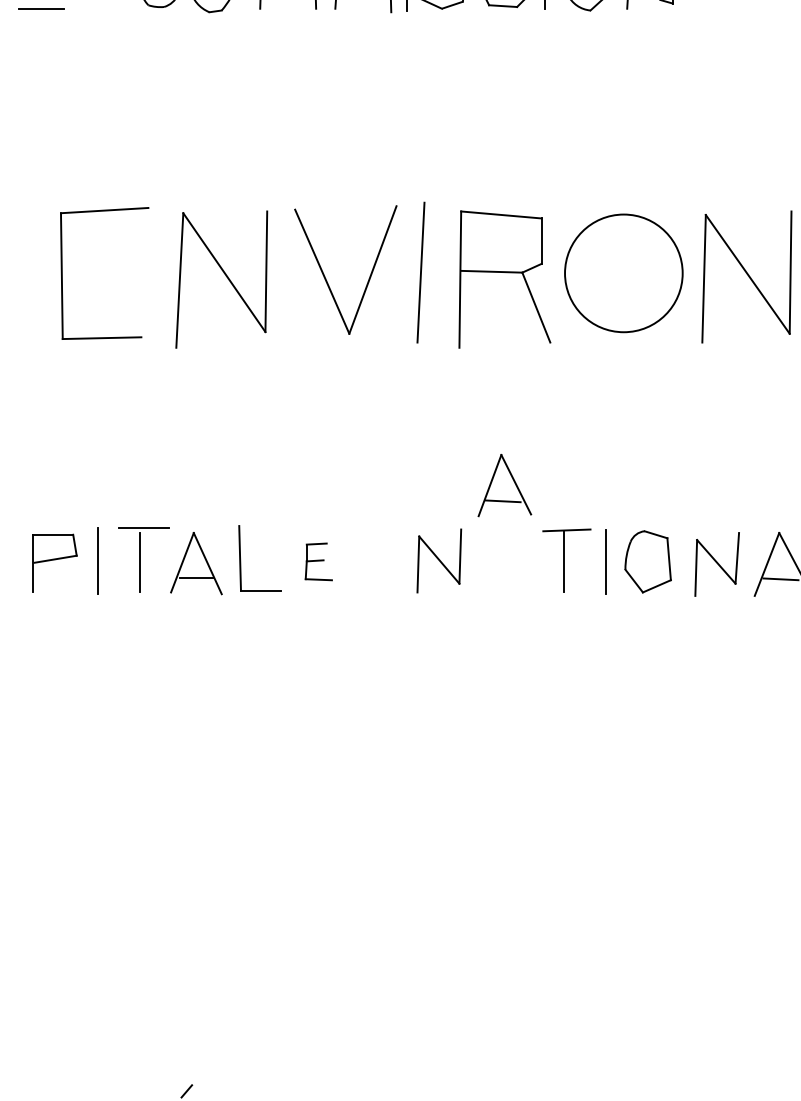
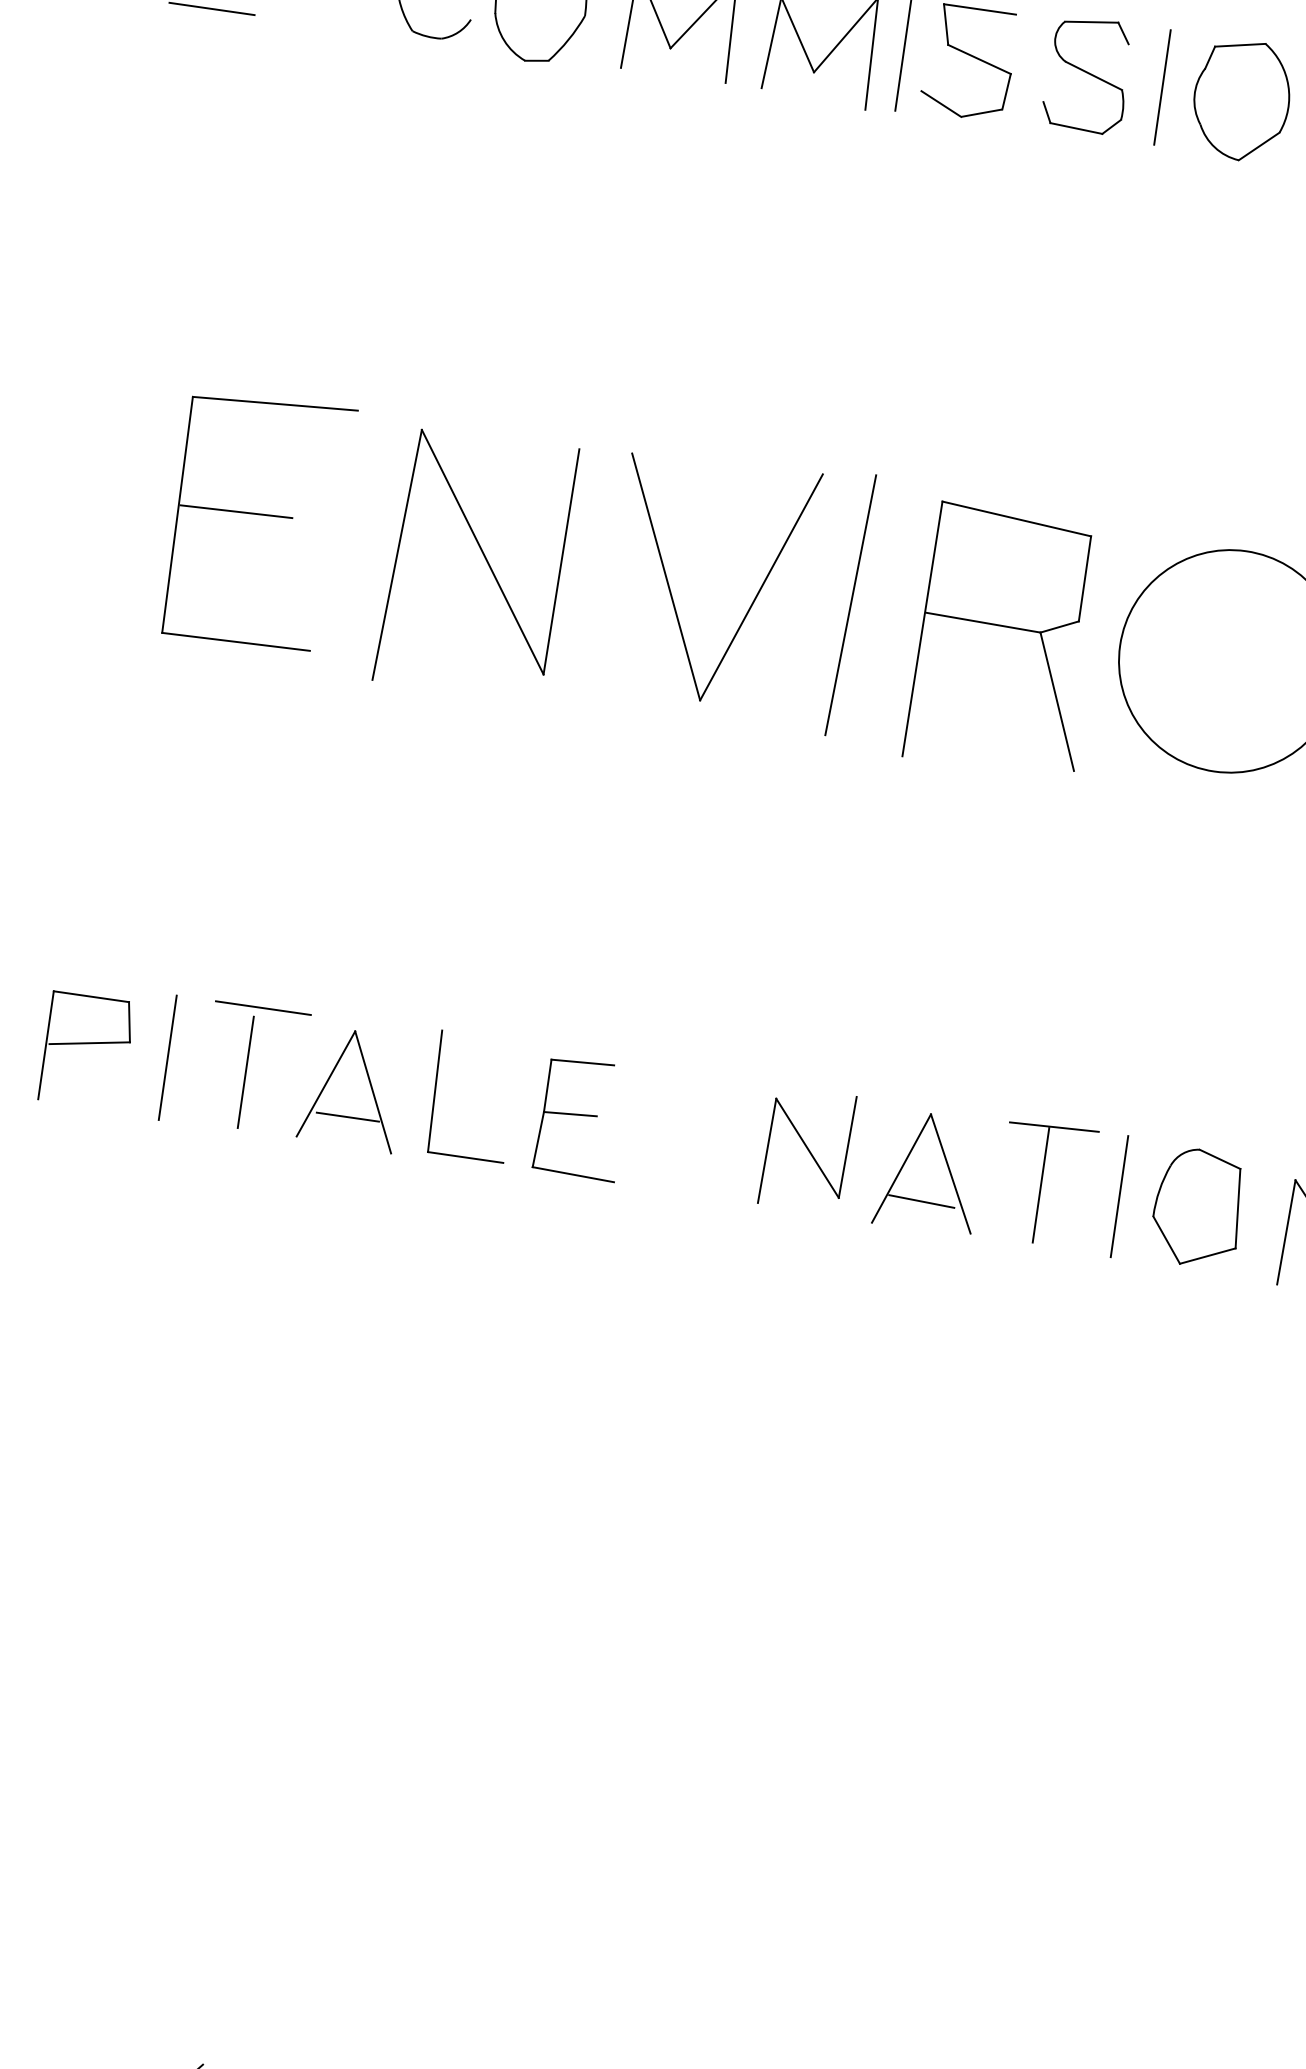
line: (92, 269) -> (236, 510), added
part: (513, 481) -> (946, 1167), moved
part: (318, 561) -> (580, 1118), size x1.67

